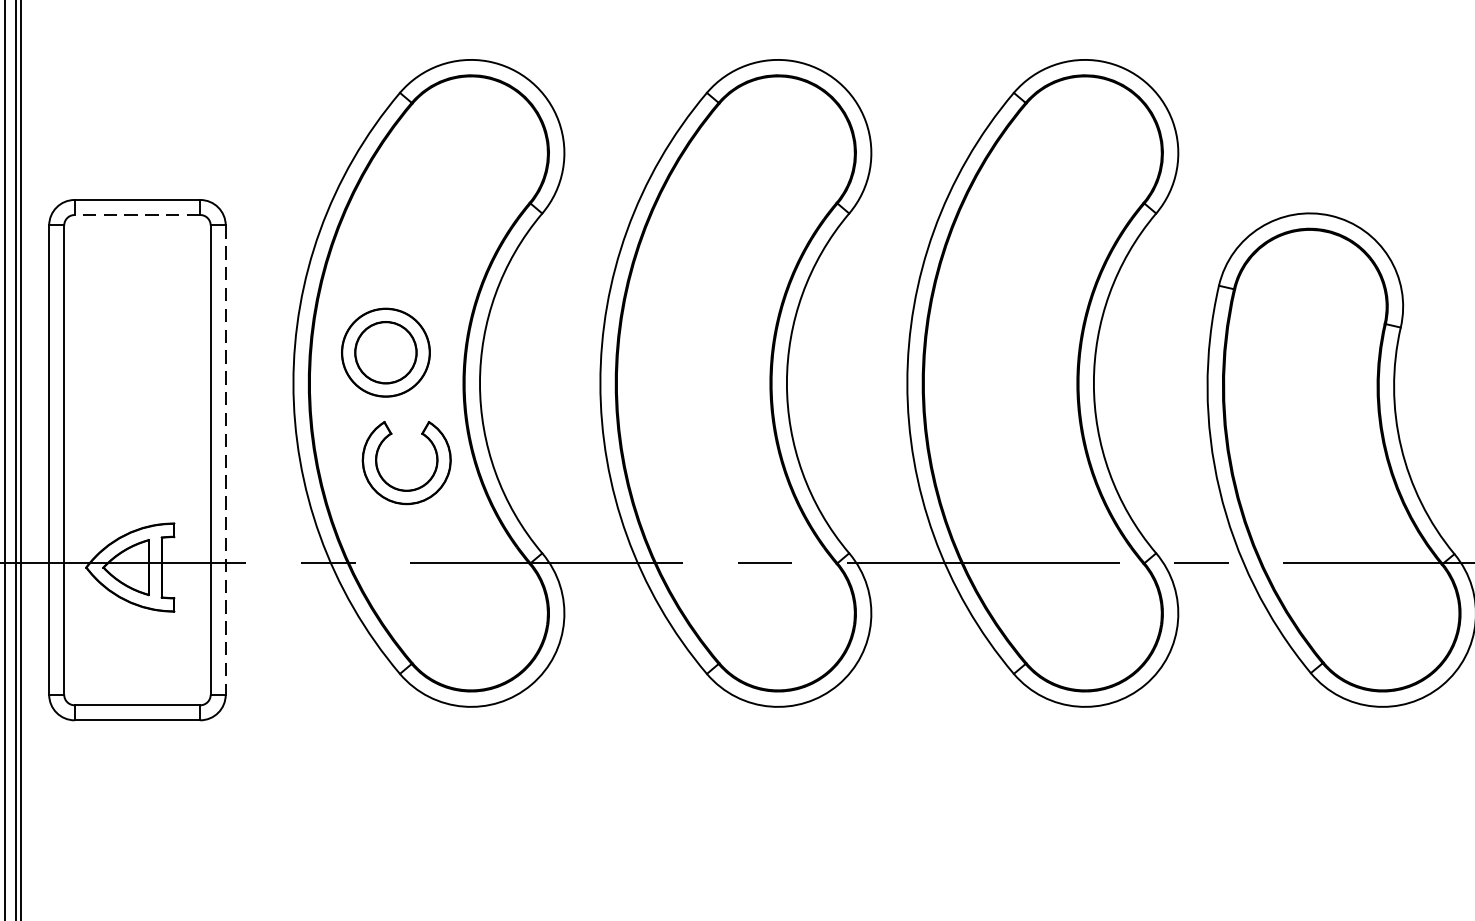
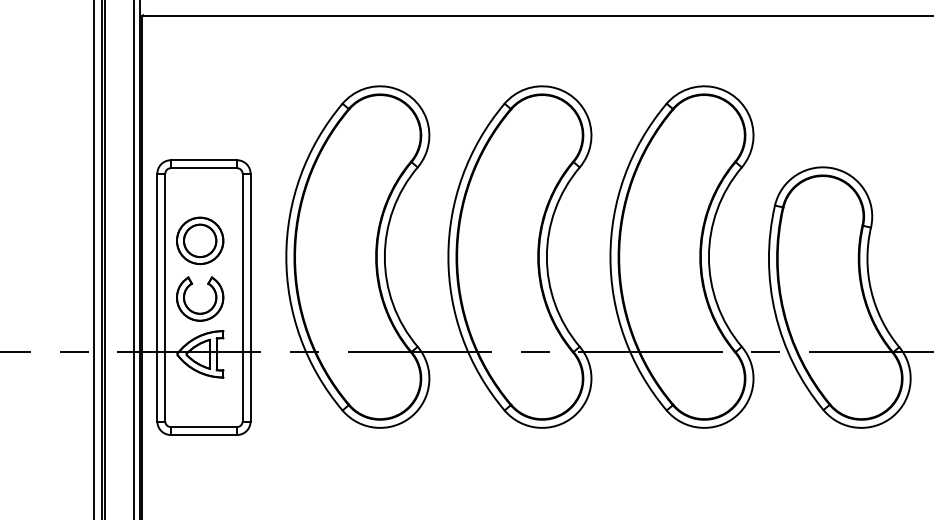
line: (136, 215) -> (203, 168), dashed -> solid
part: (386, 351) -> (200, 240), moved
line: (225, 459) -> (250, 297), dashed -> solid
part: (420, 484) -> (207, 310), moved

